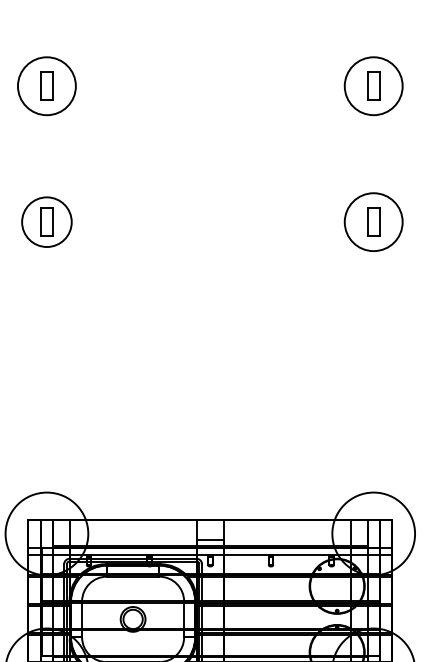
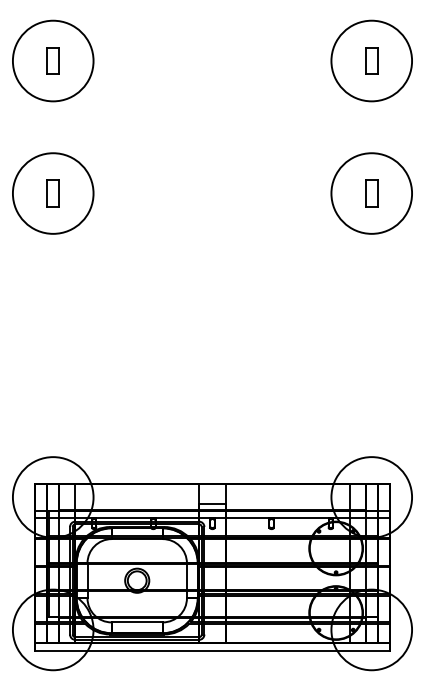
circle: (46, 85) -> (52, 60), size x1.43
circle: (373, 85) -> (371, 60), size x1.43
circle: (46, 222) -> (52, 193), size x1.67
circle: (373, 222) -> (371, 193), size x1.43

